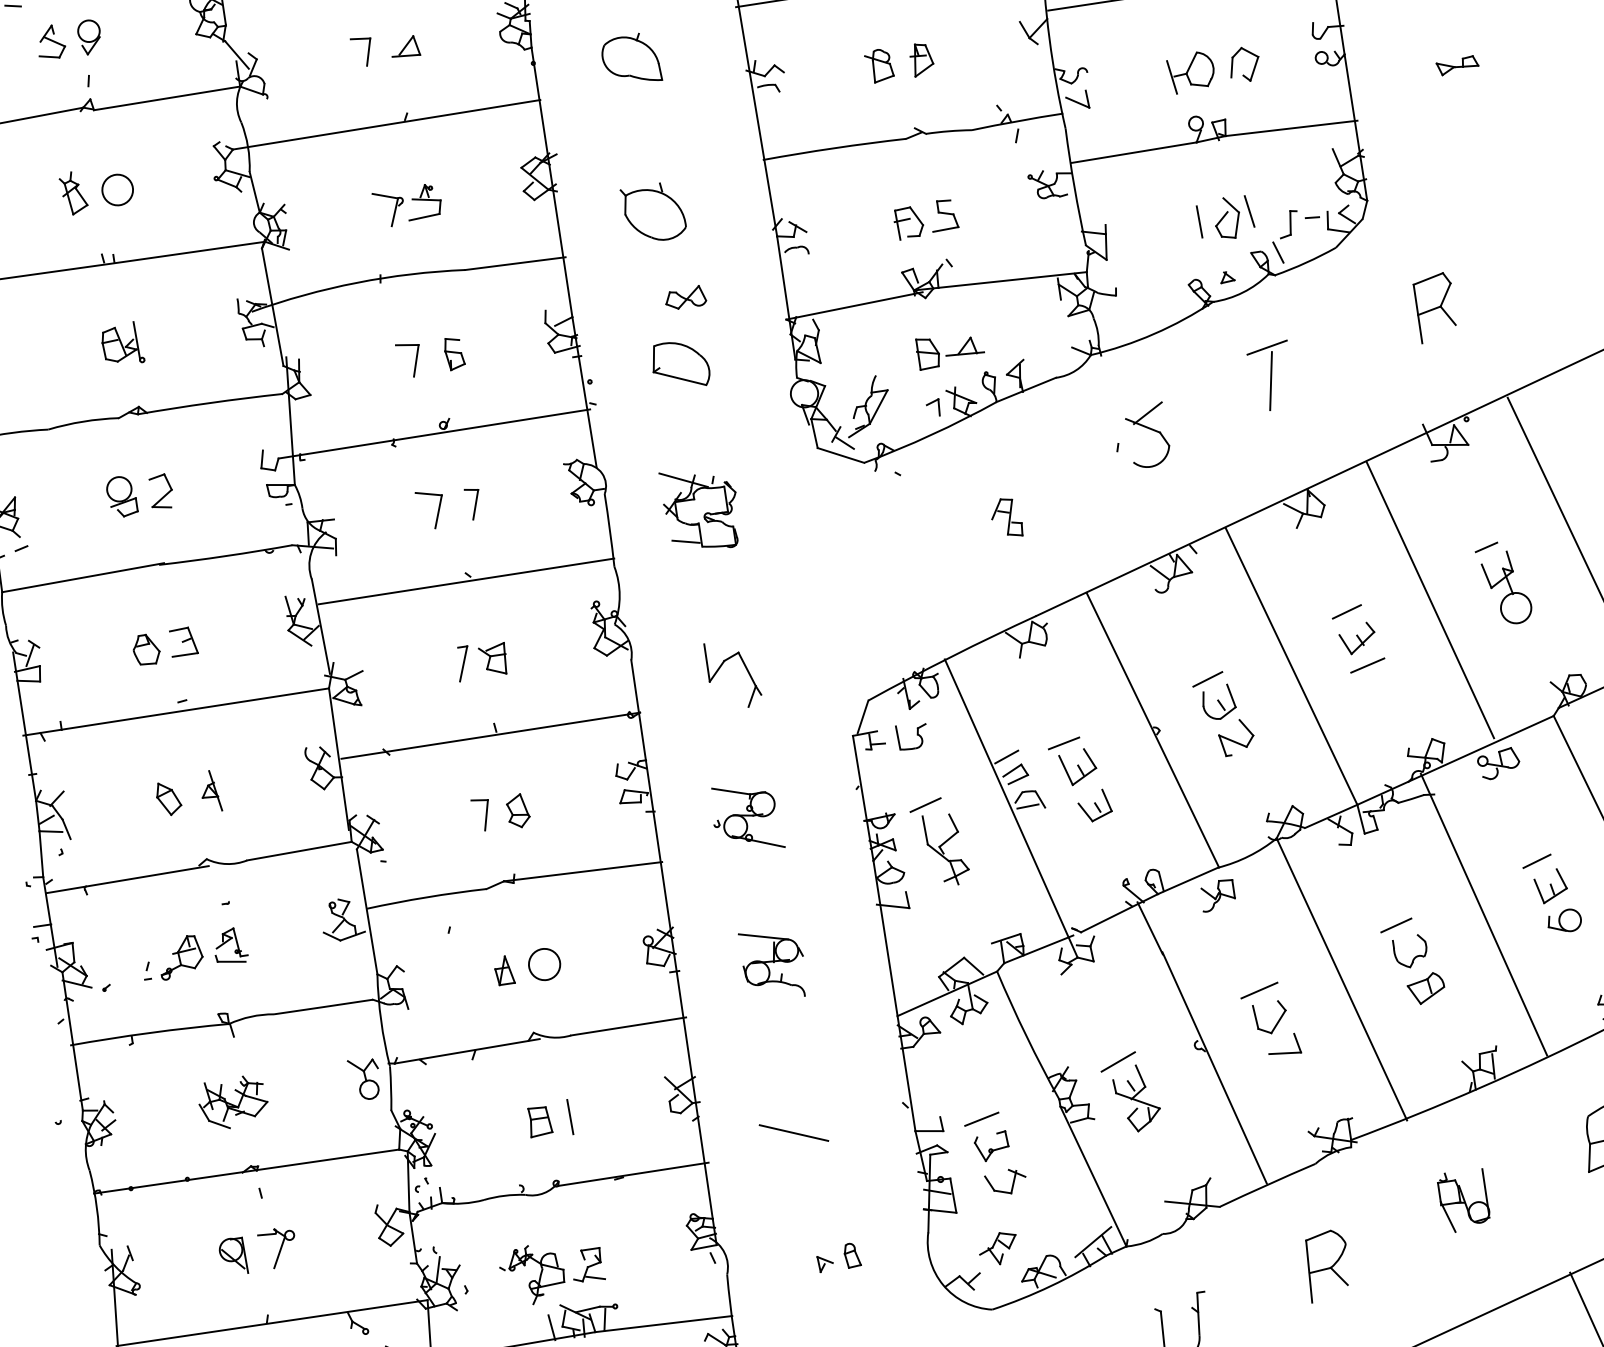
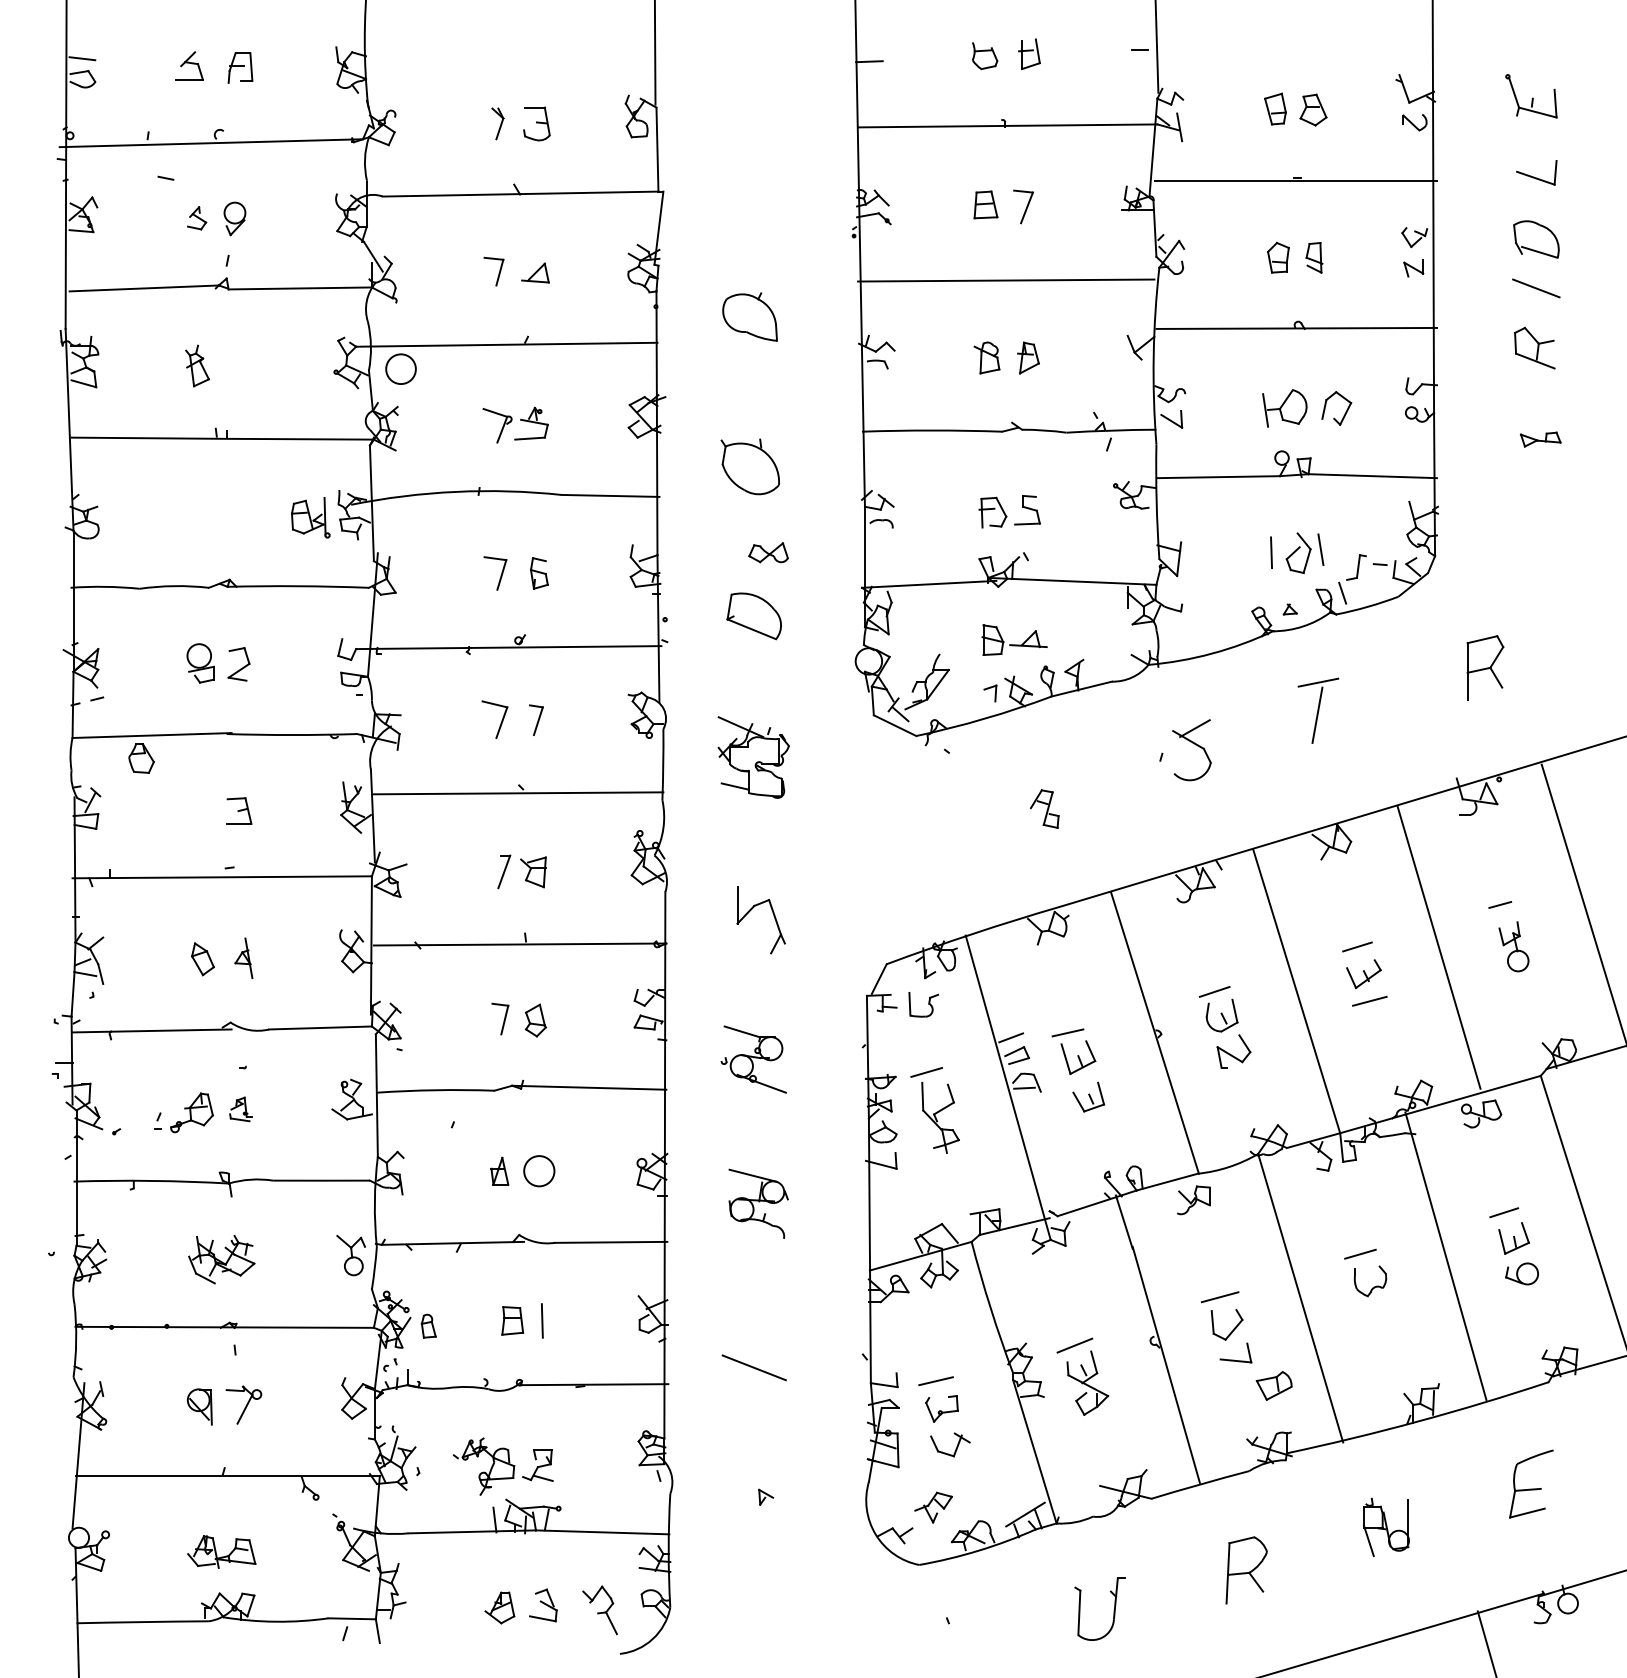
part: (50, 42) -> (196, 218), size x0.7
circle: (117, 189) -> (400, 368), moved
part: (122, 344) -> (310, 517), moved
part: (1506, 587) -> (1513, 946), size x0.7
part: (146, 649) -> (141, 758), moved
part: (229, 946) -> (240, 1109), size x0.7
part: (1425, 988) -> (1273, 1385), moved
part: (851, 1254) -> (428, 1325), moved

